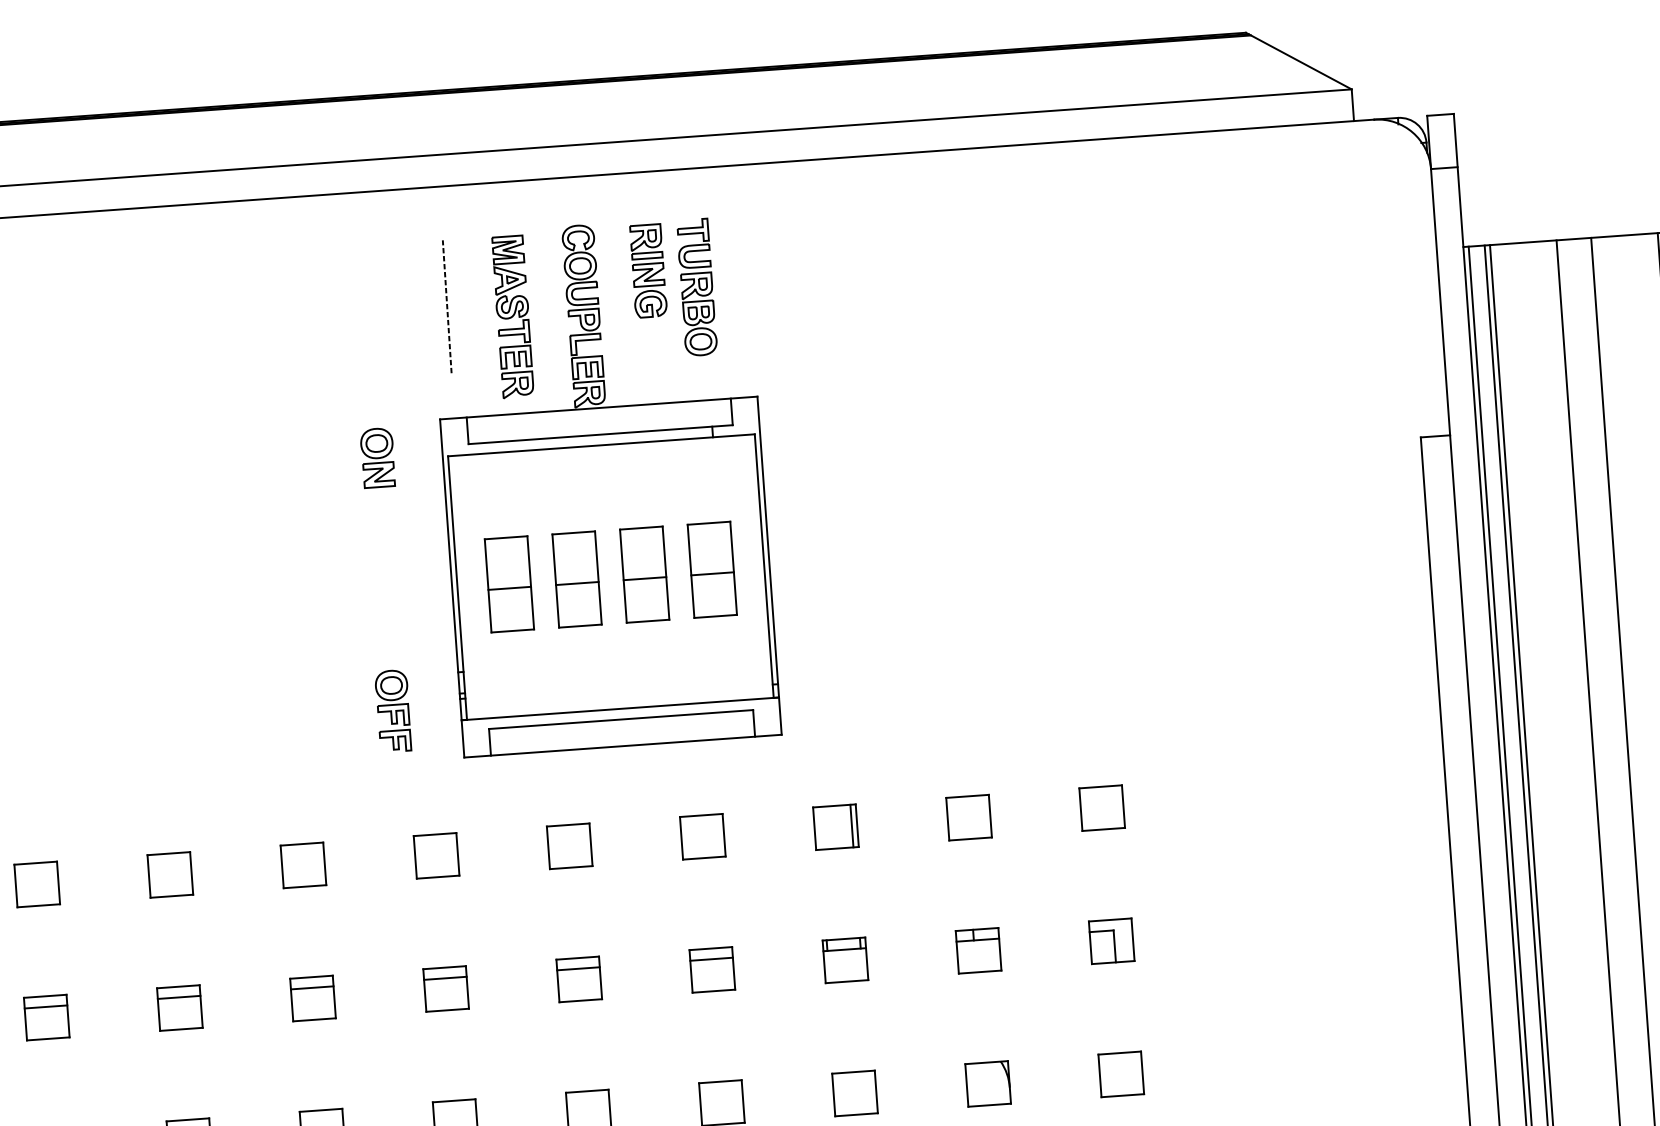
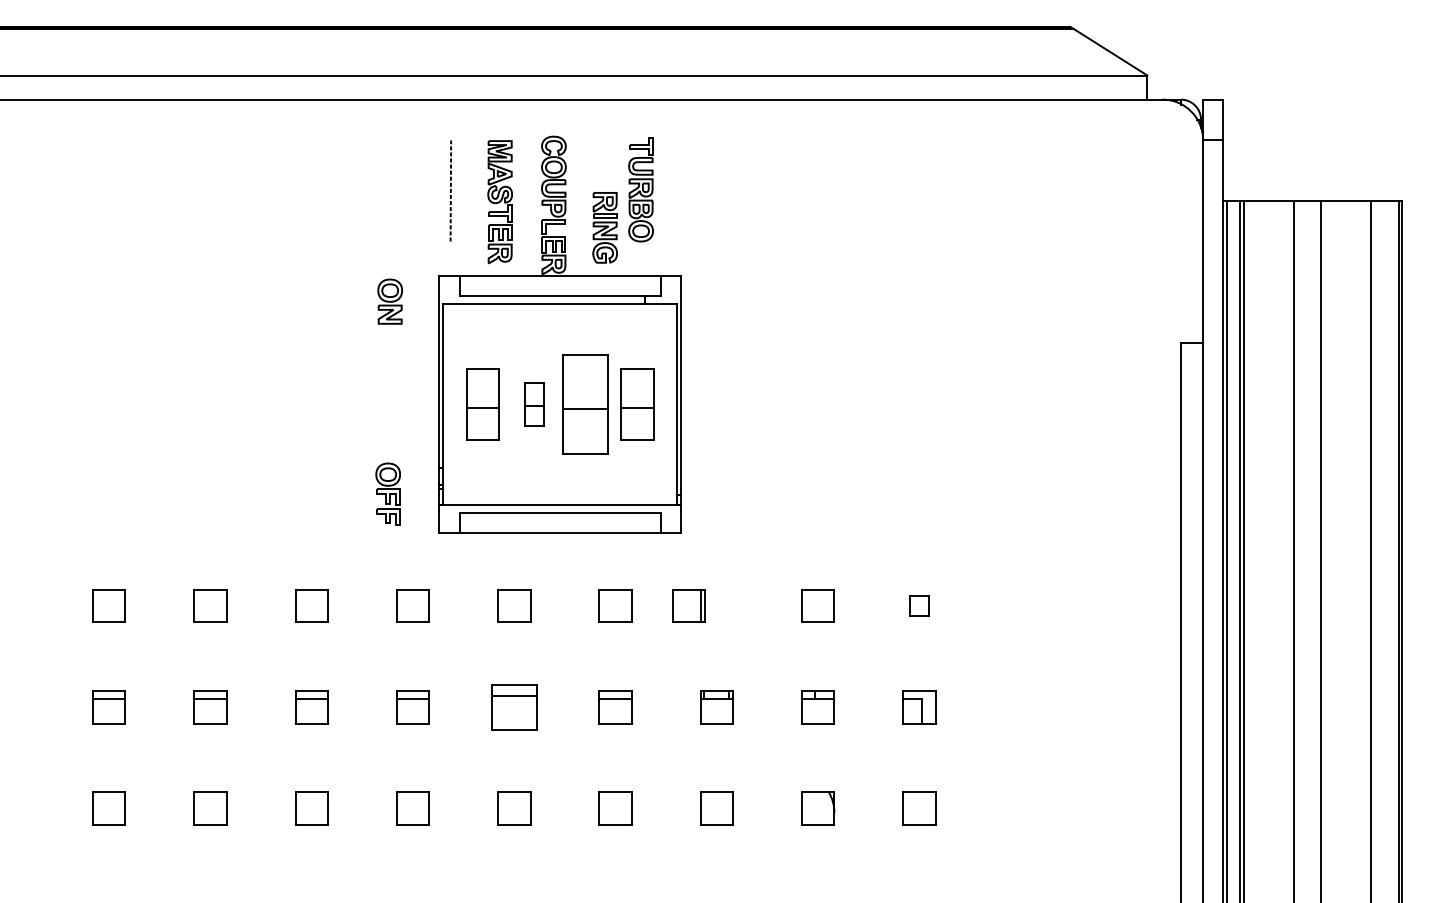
part: (647, 270) -> (604, 227), moved
part: (644, 574) -> (585, 404), size x1.4
part: (577, 579) -> (534, 404), size x0.6
part: (1102, 807) -> (919, 605), size x0.6
part: (835, 826) -> (688, 605), moved
part: (579, 979) -> (514, 707), size x1.4

